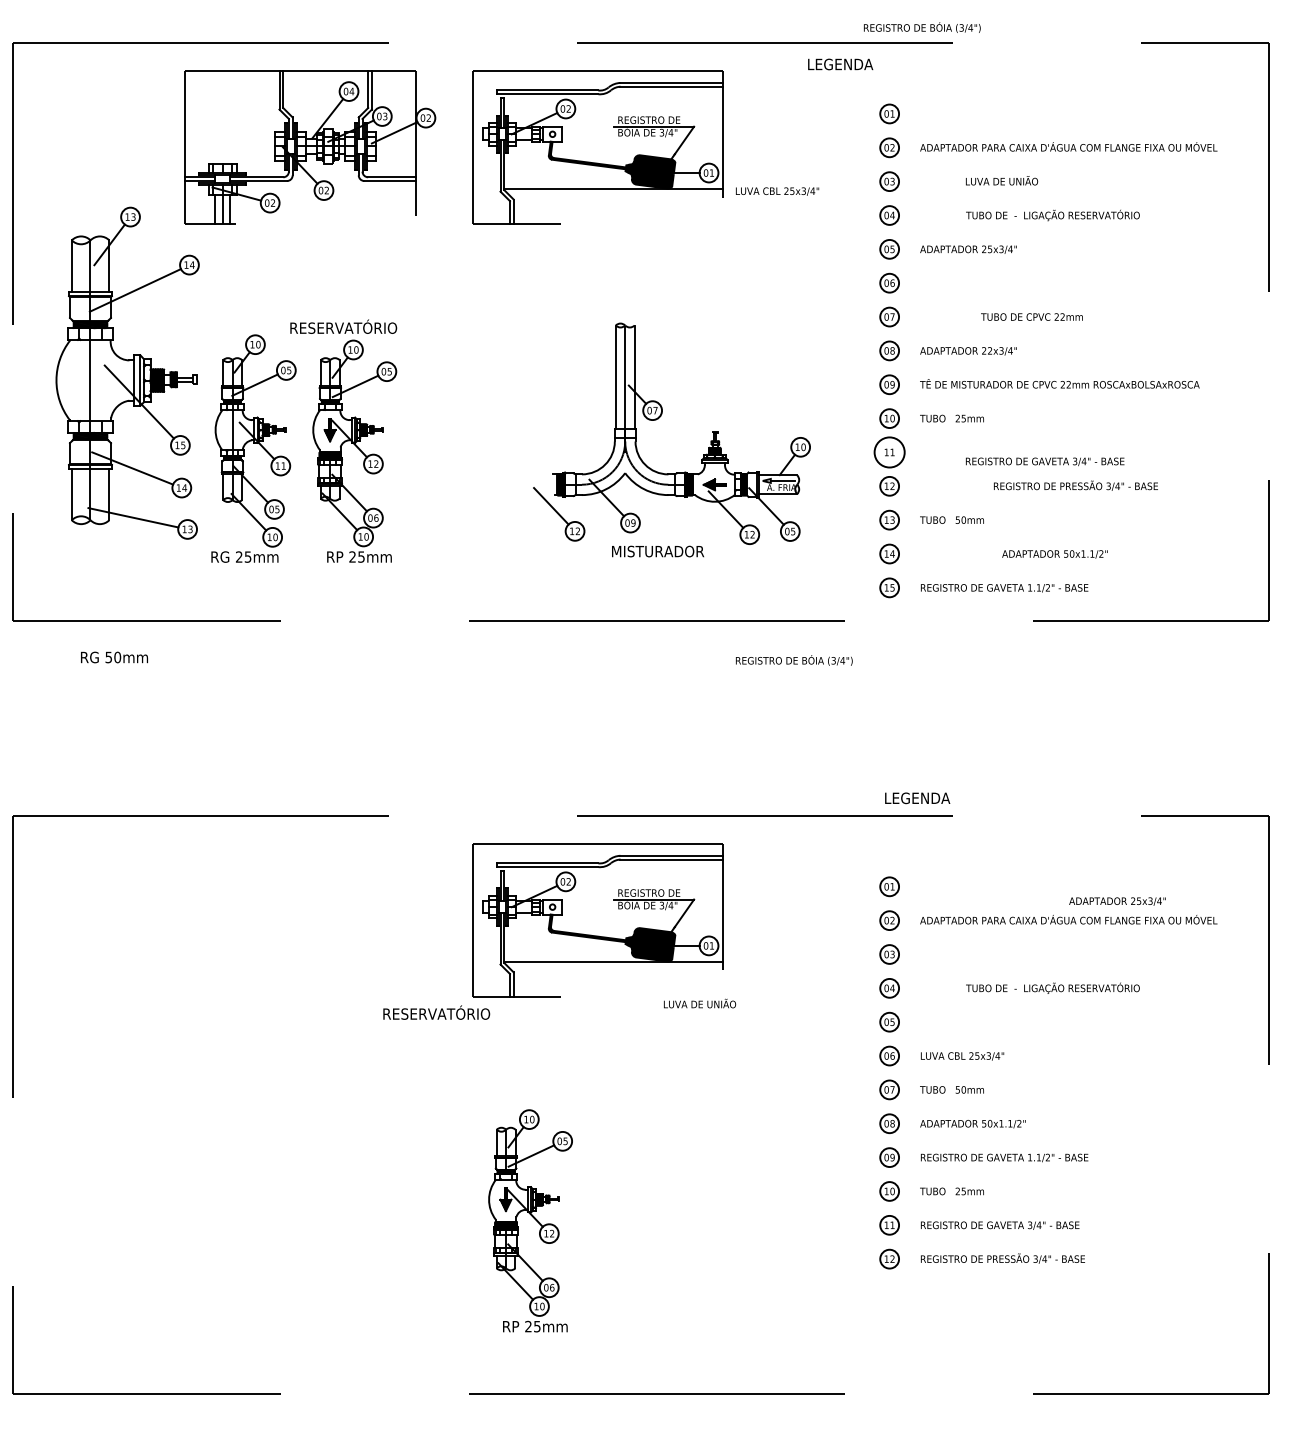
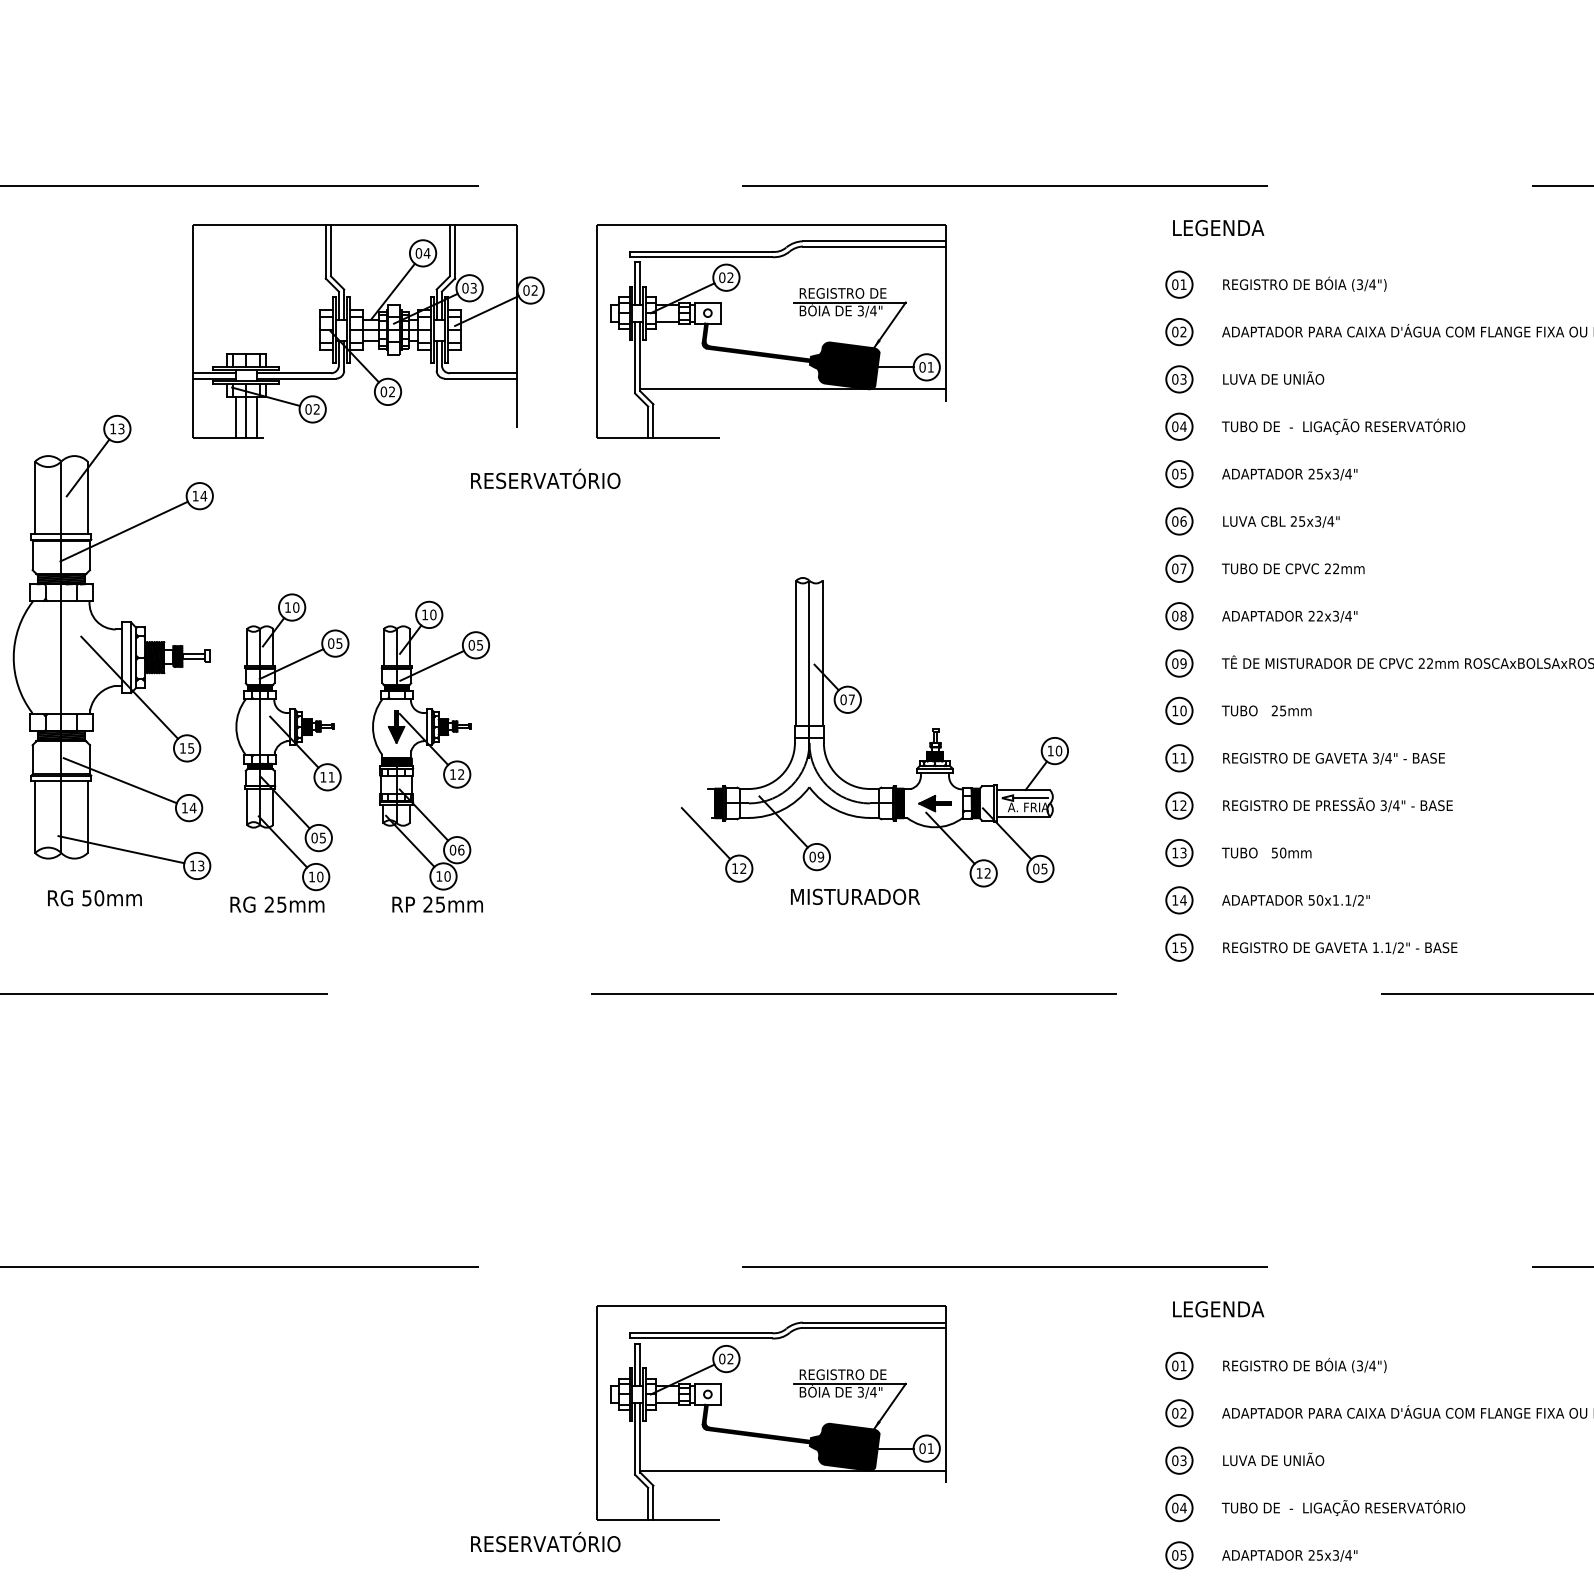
text: (922, 27) -> (1305, 284), moved
text: (840, 64) -> (1218, 228), moved
text: (1002, 180) -> (1274, 377), moved
text: (777, 191) -> (1281, 521), moved
text: (1052, 215) -> (1342, 426), moved
text: (1031, 316) -> (1292, 568), moved
text: (343, 326) -> (545, 478), moved
circle: (889, 452) -> (1179, 758), size x0.62
text: (1045, 461) -> (1334, 758), moved
text: (1075, 485) -> (1337, 804), moved
text: (1054, 554) -> (1295, 901), moved
text: (114, 657) -> (94, 898), moved
text: (794, 660) -> (1305, 1365), moved
text: (917, 798) -> (1218, 1309), moved
text: (1117, 901) -> (1289, 1555), moved
text: (1052, 987) -> (1342, 1506), moved
text: (700, 1003) -> (1274, 1459), moved

